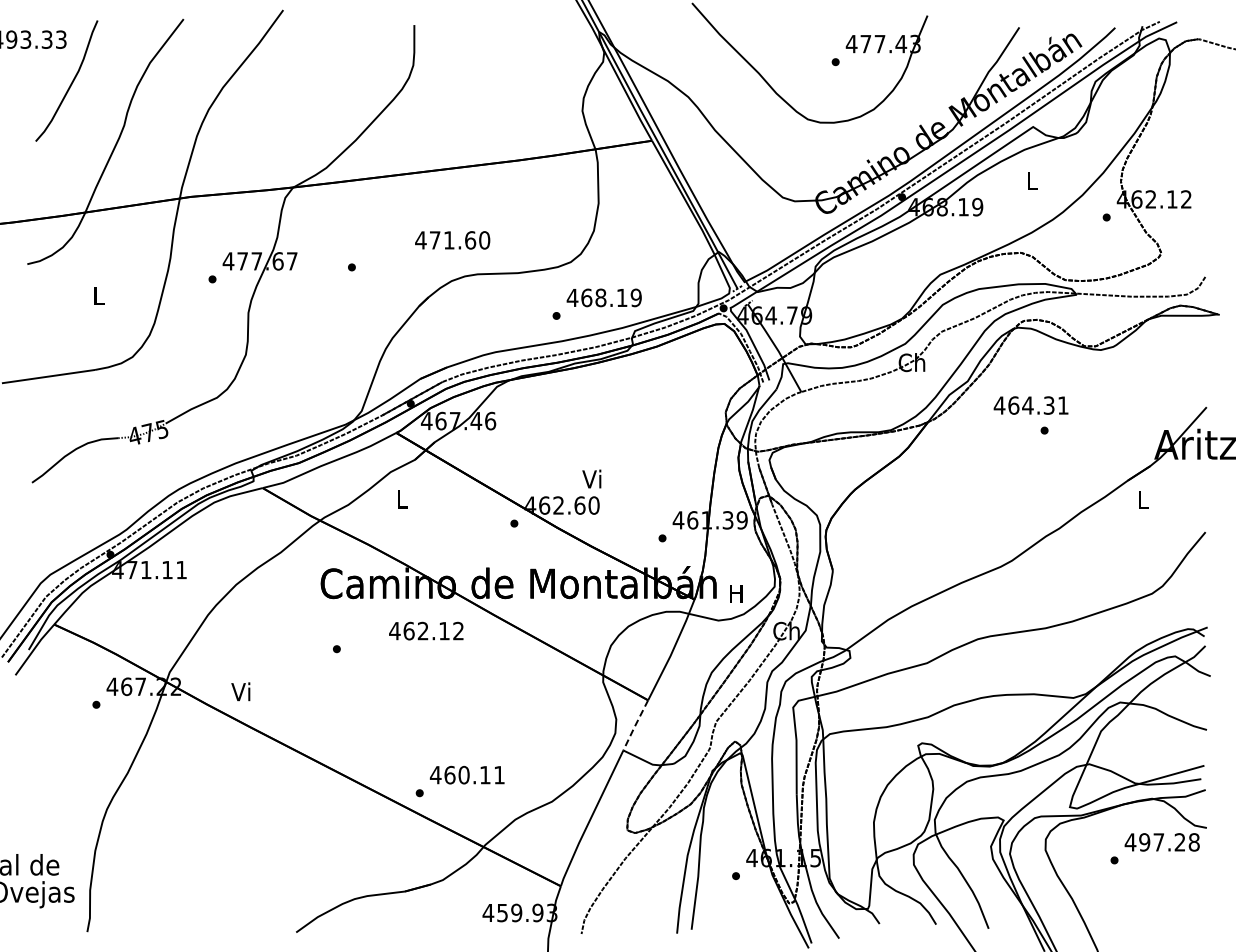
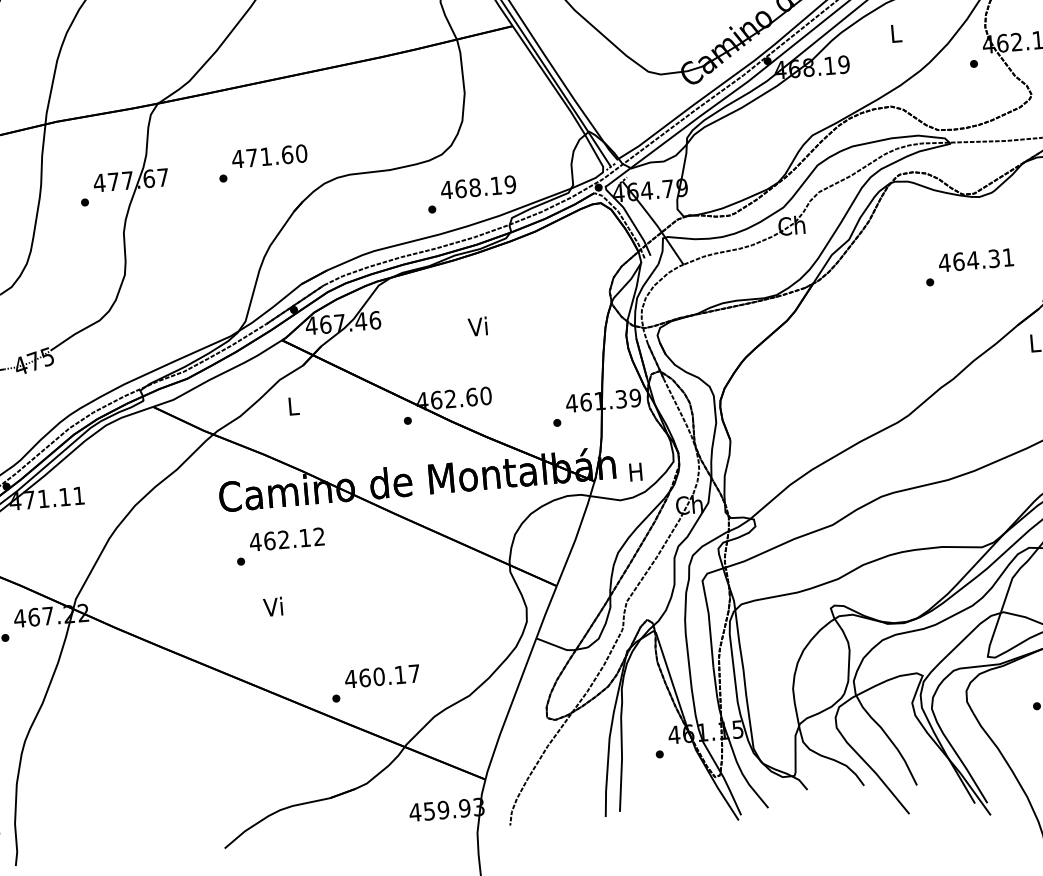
text: (452, 240) -> (269, 156), moved
text: (1030, 405) -> (975, 260), moved
text: (591, 478) -> (477, 326), moved
text: (426, 630) -> (287, 538), moved
text: (240, 691) -> (272, 606), moved
line: (635, 725) -> (546, 612), dashed -> solid
text: (499, 775) -> (414, 674), 460.11 -> 460.17

